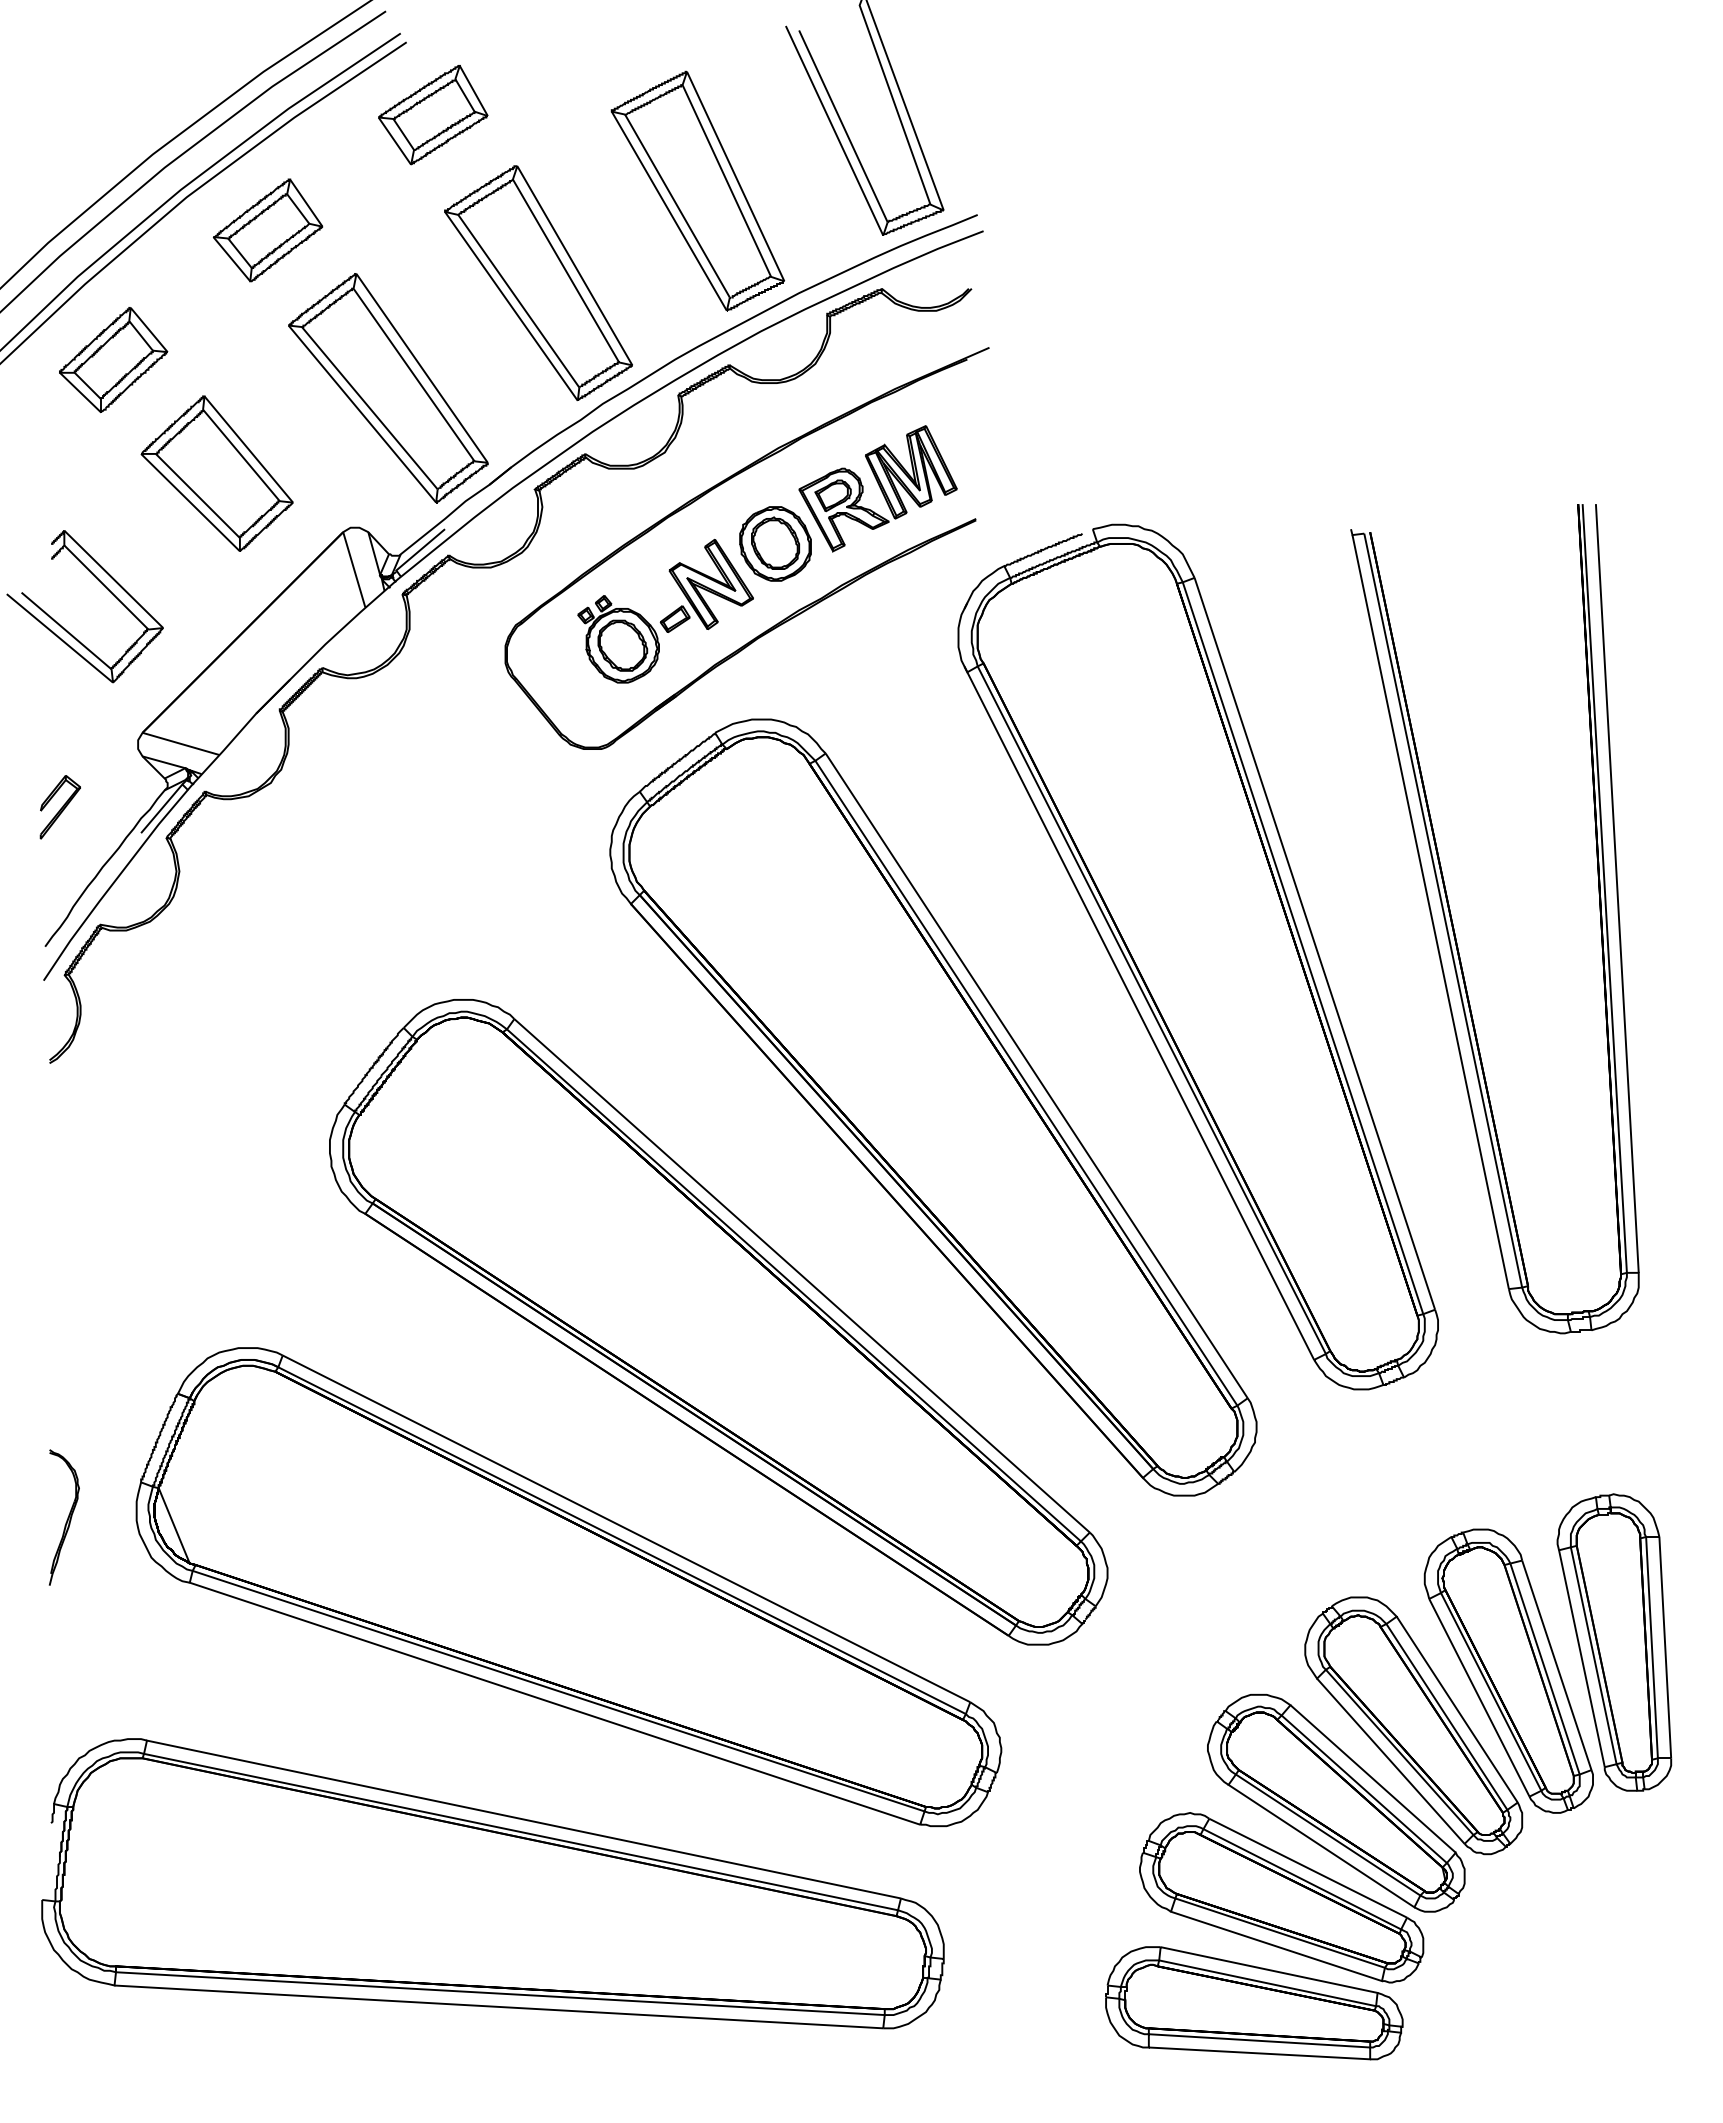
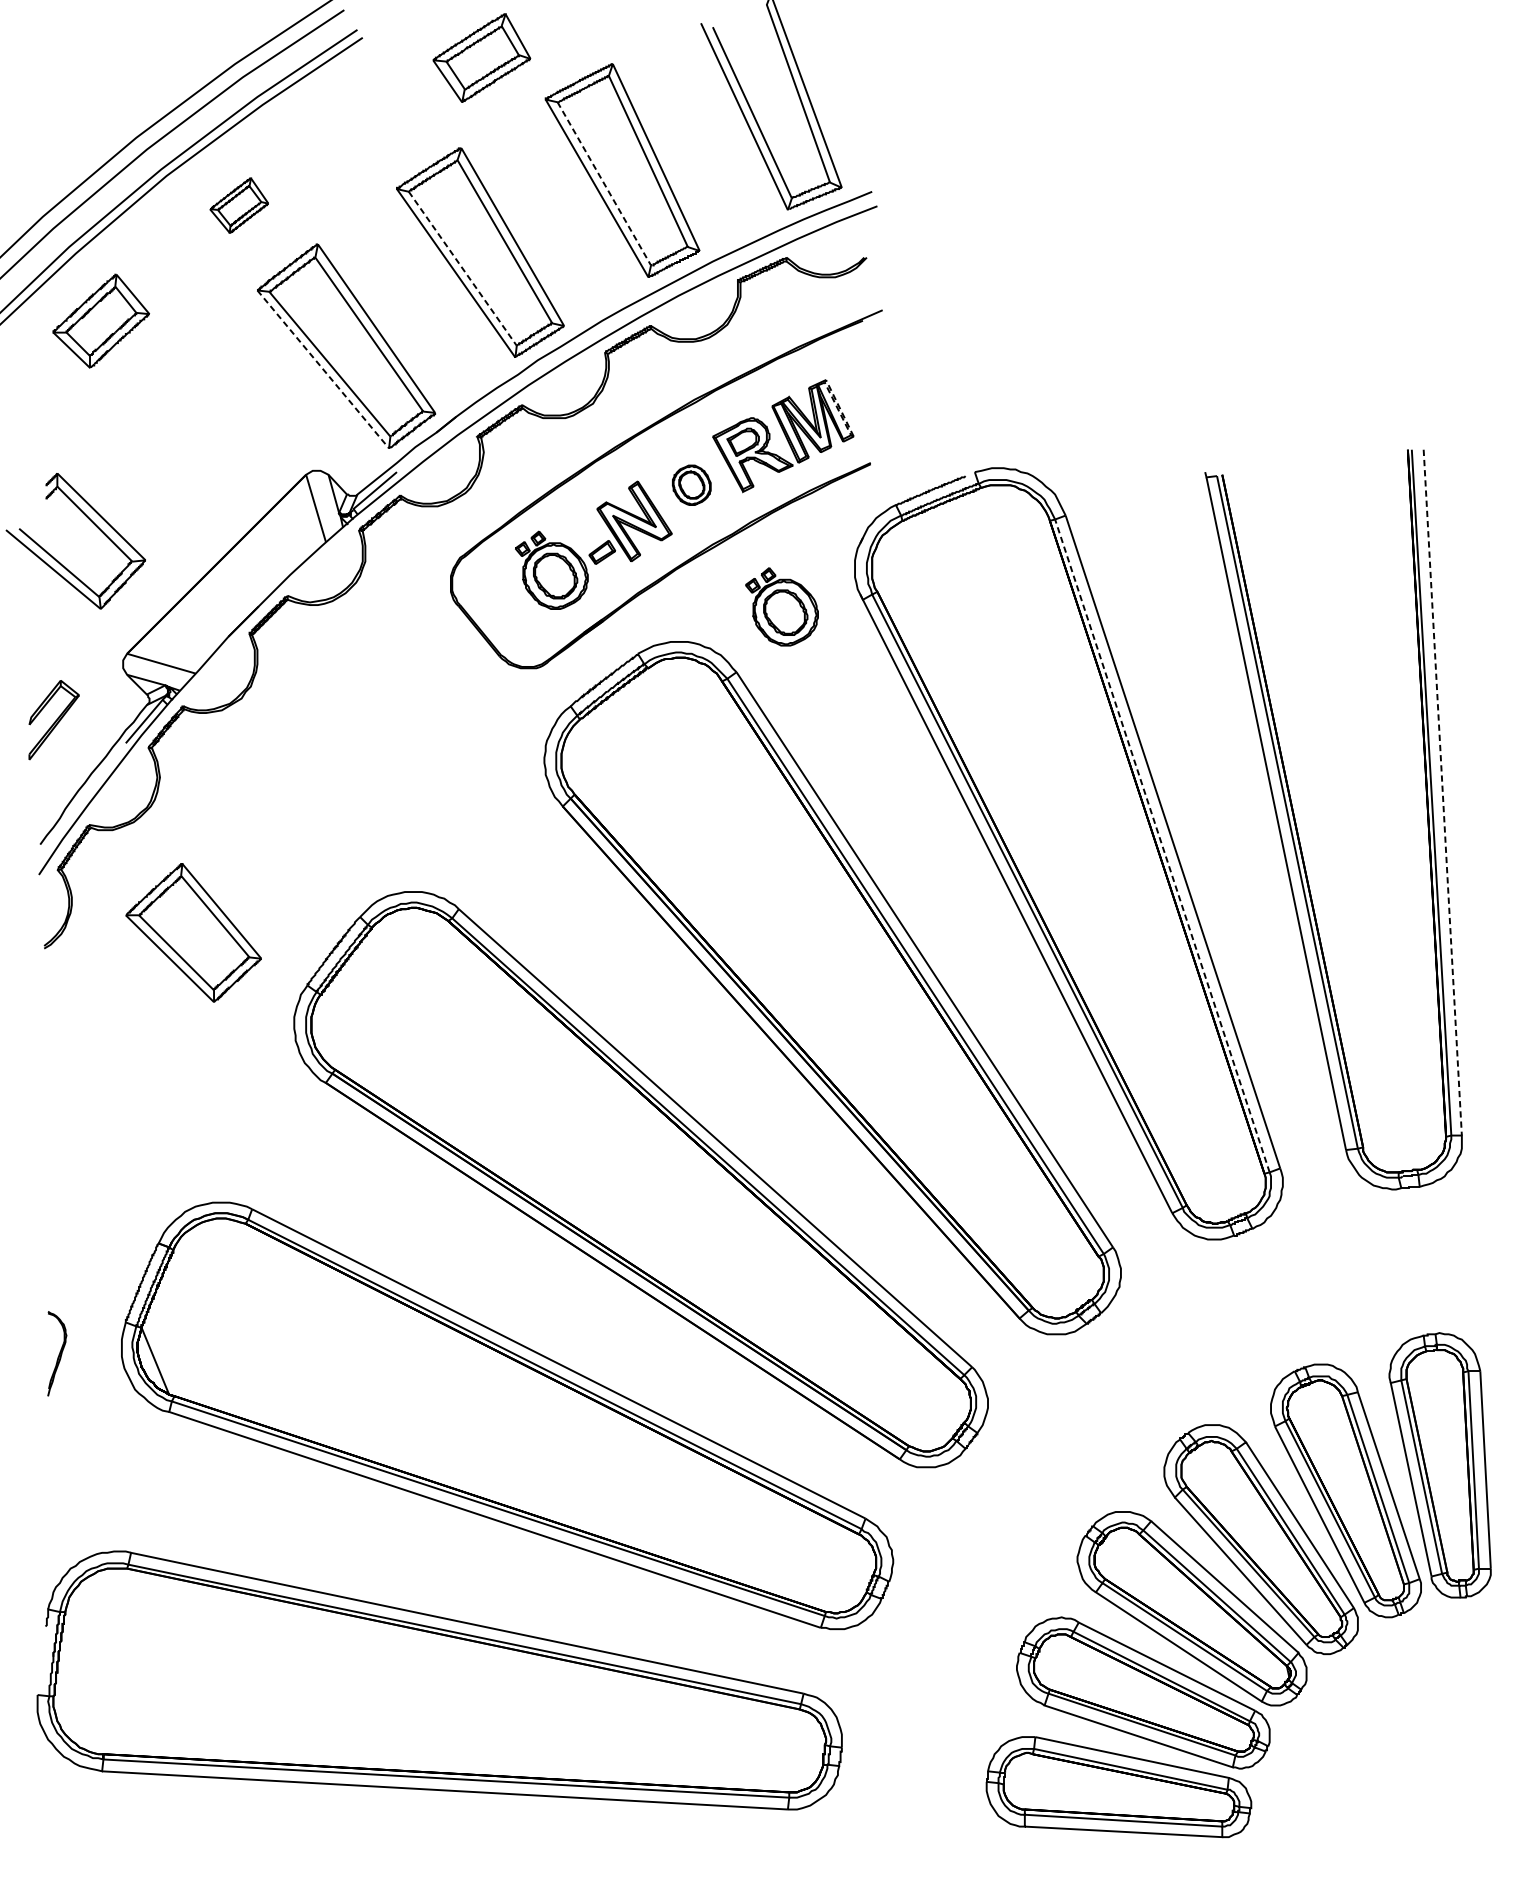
part: (433, 115) -> (482, 58), moved
line: (677, 206) -> (604, 184), solid -> dashed
part: (268, 230) -> (239, 205), size x0.6
line: (519, 301) -> (463, 269), solid -> dashed
line: (362, 414) -> (323, 369), solid -> dashed
line: (926, 425) -> (826, 379), solid -> dashed
part: (216, 473) -> (193, 932), moved
part: (775, 543) -> (691, 484), size x0.6
part: (876, 680) -> (781, 607), added
part: (59, 807) -> (53, 720), size x1.4
line: (1617, 888) -> (1442, 792), solid -> dashed
line: (1302, 947) -> (1161, 845), solid -> dashed
part: (63, 1517) -> (56, 1353), size x0.7

